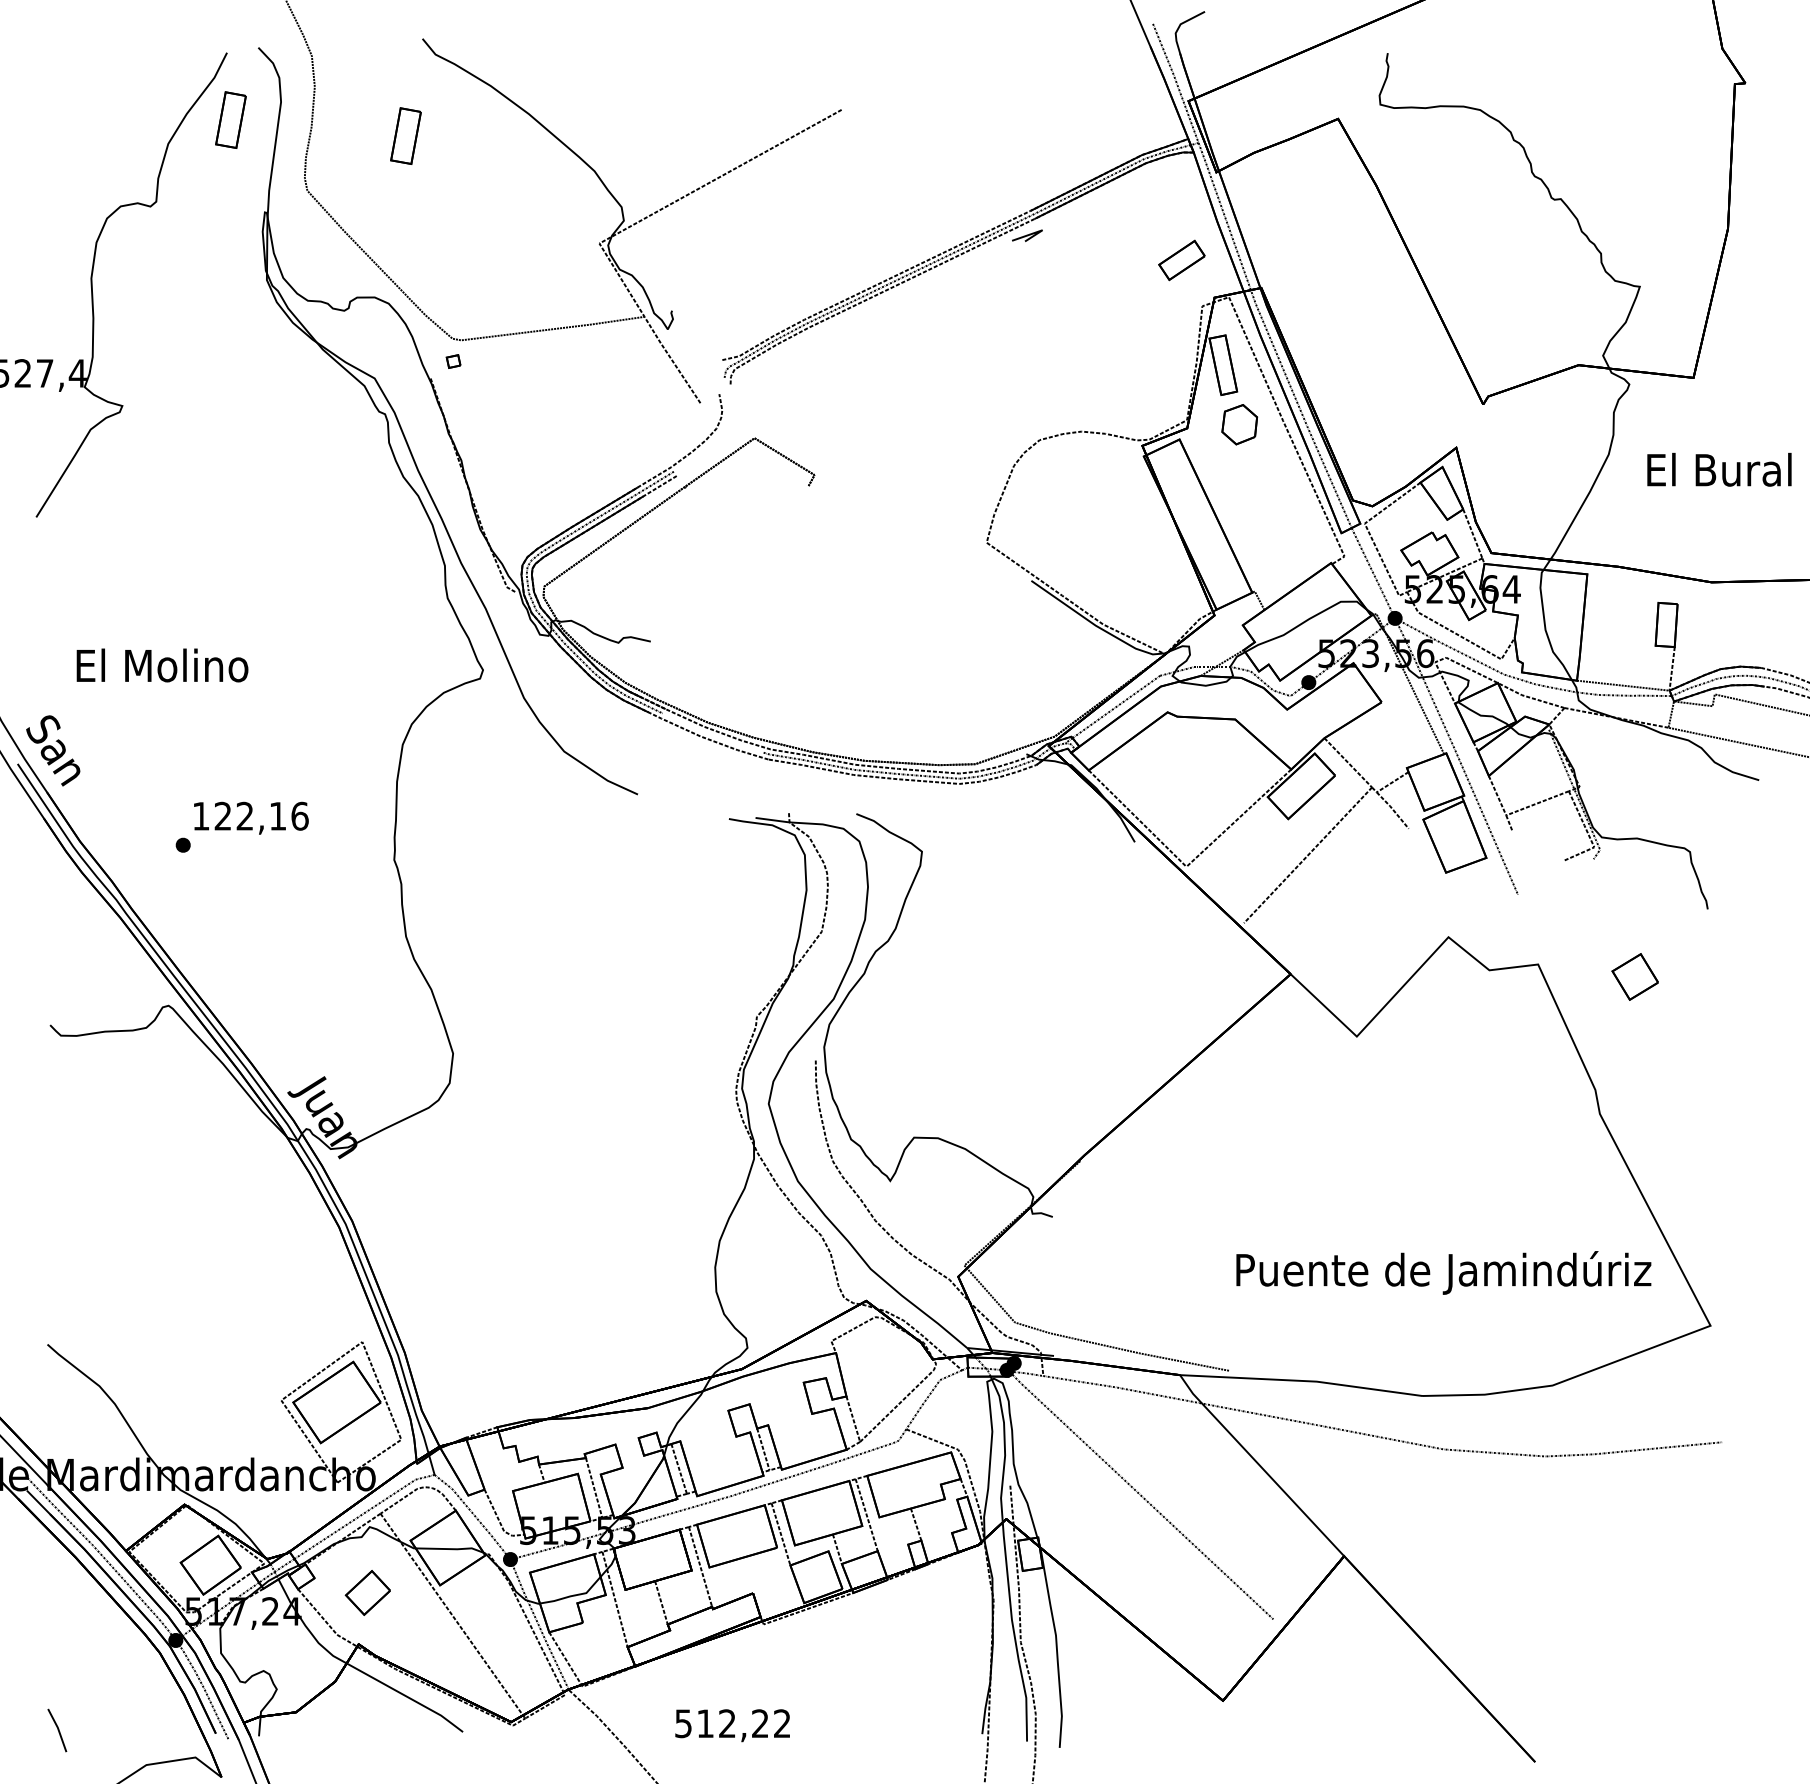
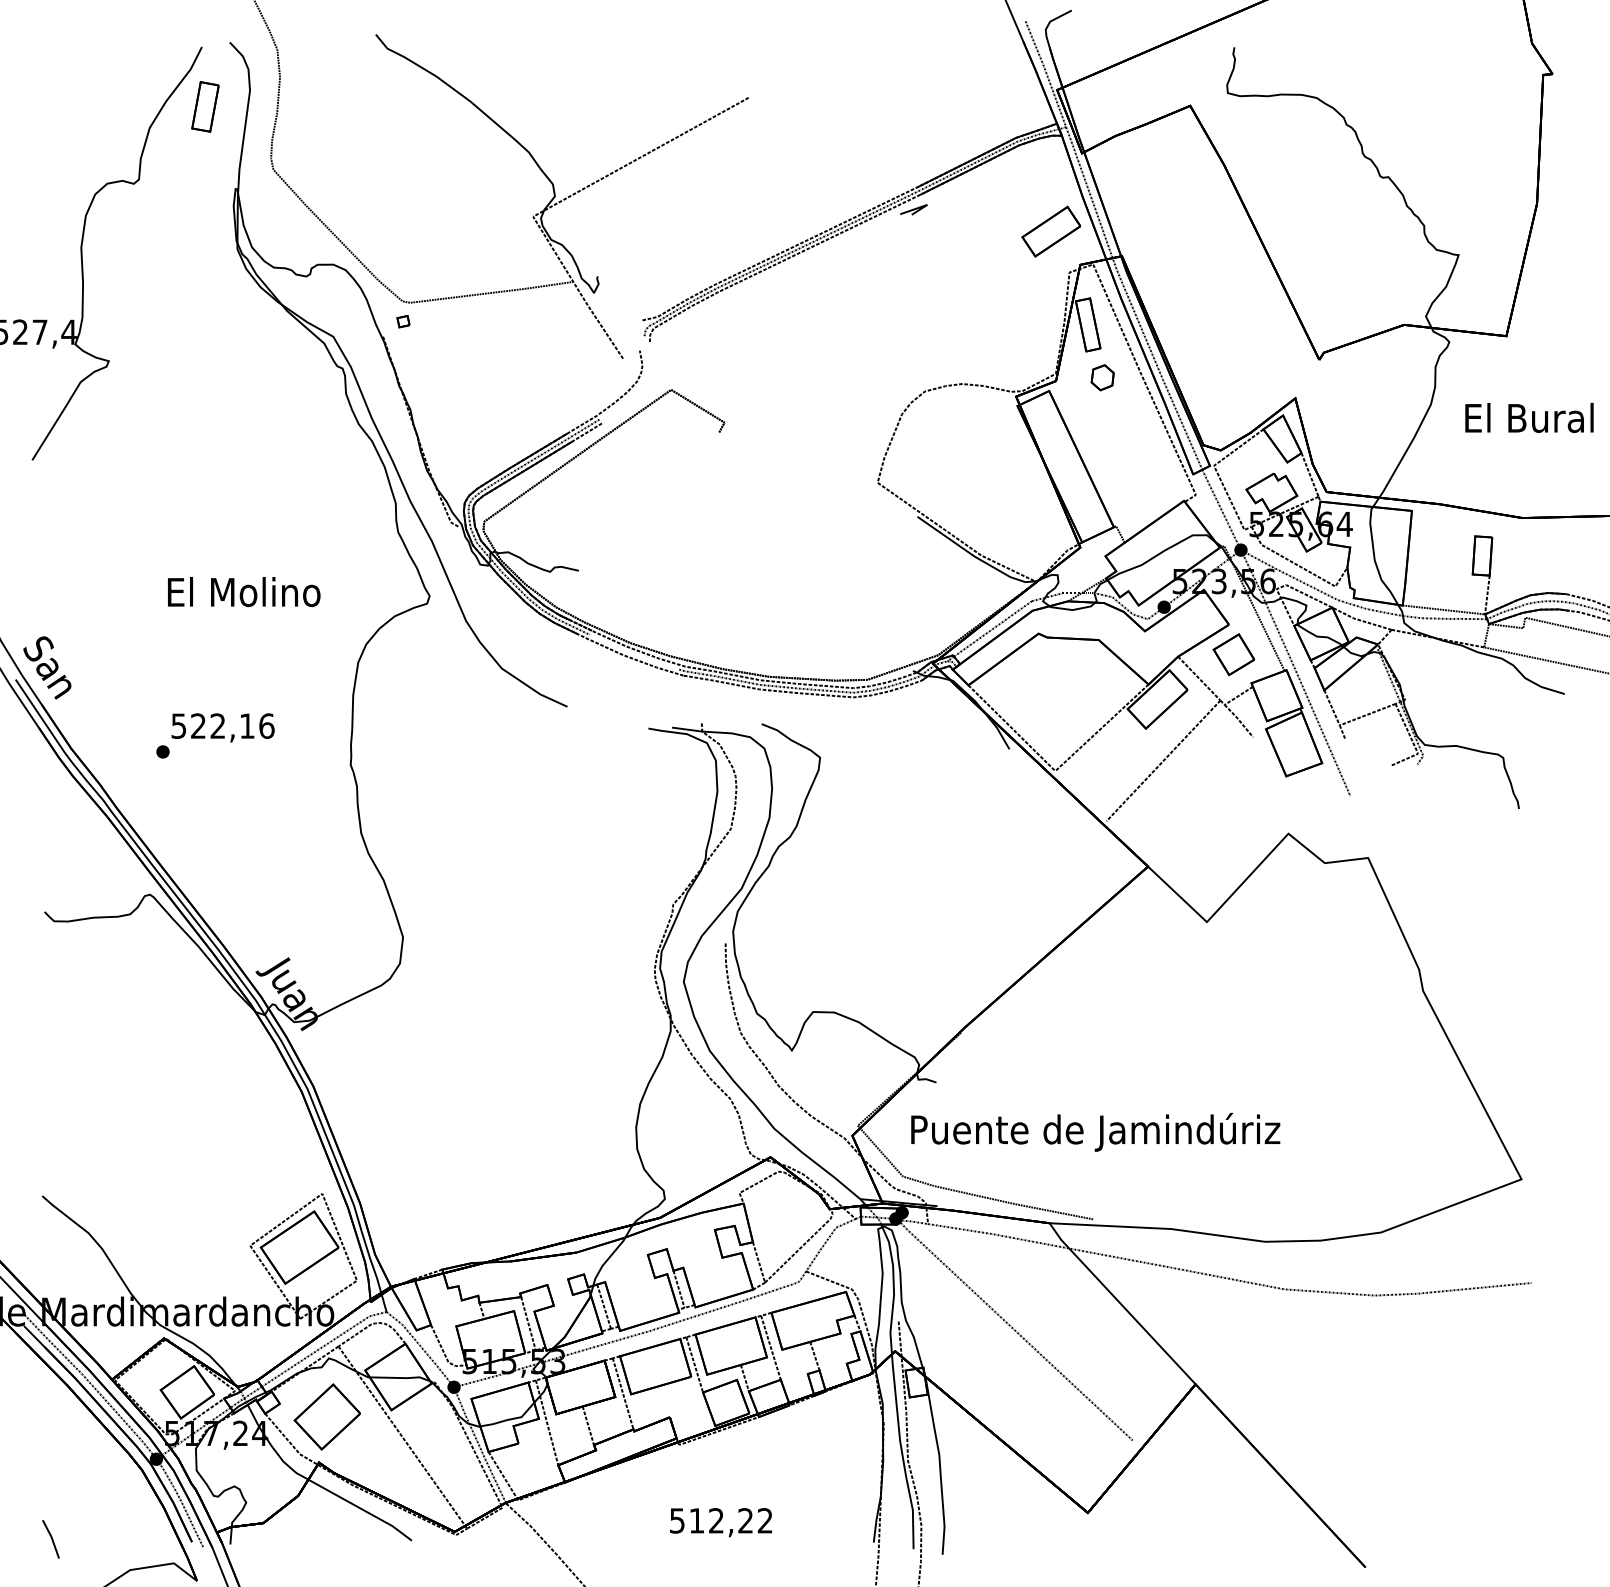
part: (405, 135) -> (360, 120), removed
part: (1181, 260) -> (1050, 231), size x1.43
part: (1239, 424) -> (1102, 377), size x0.71
text: (162, 665) -> (244, 592), moved
text: (201, 816) -> (179, 726), 122,16 -> 522,16
part: (1634, 976) -> (1233, 654), moved
text: (1443, 1272) -> (1095, 1131), moved
part: (367, 1592) -> (326, 1416), size x1.67
text: (732, 1725) -> (720, 1522), moved

